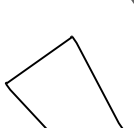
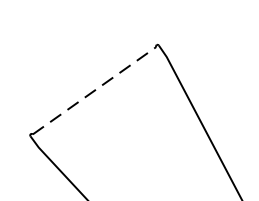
line: (39, 60) -> (95, 90), solid -> dashed

